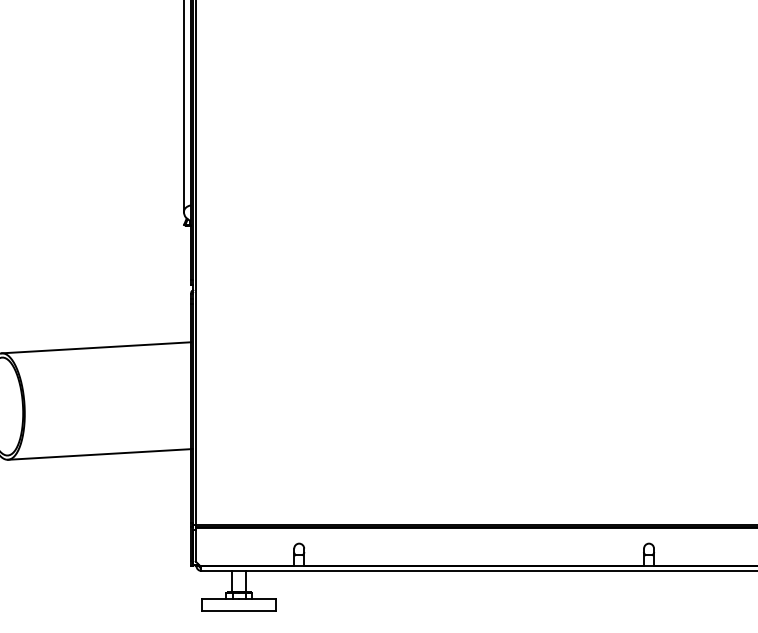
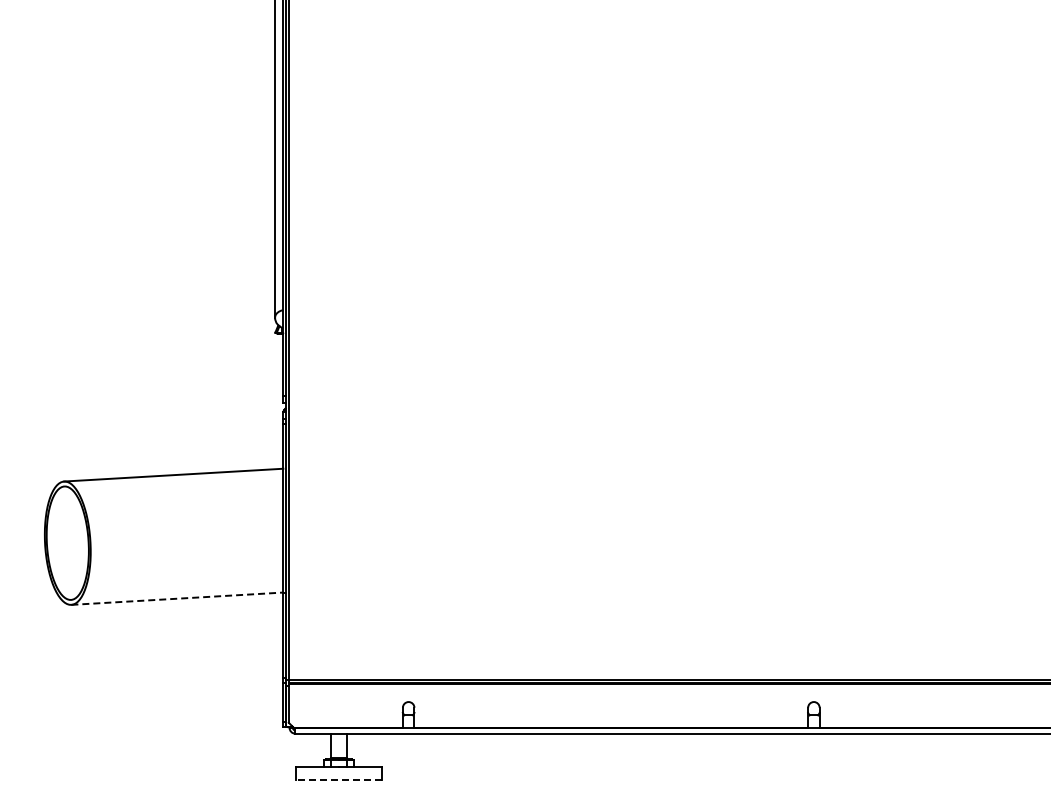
line: (99, 454) -> (177, 598), solid -> dashed
line: (239, 610) -> (339, 779), solid -> dashed

